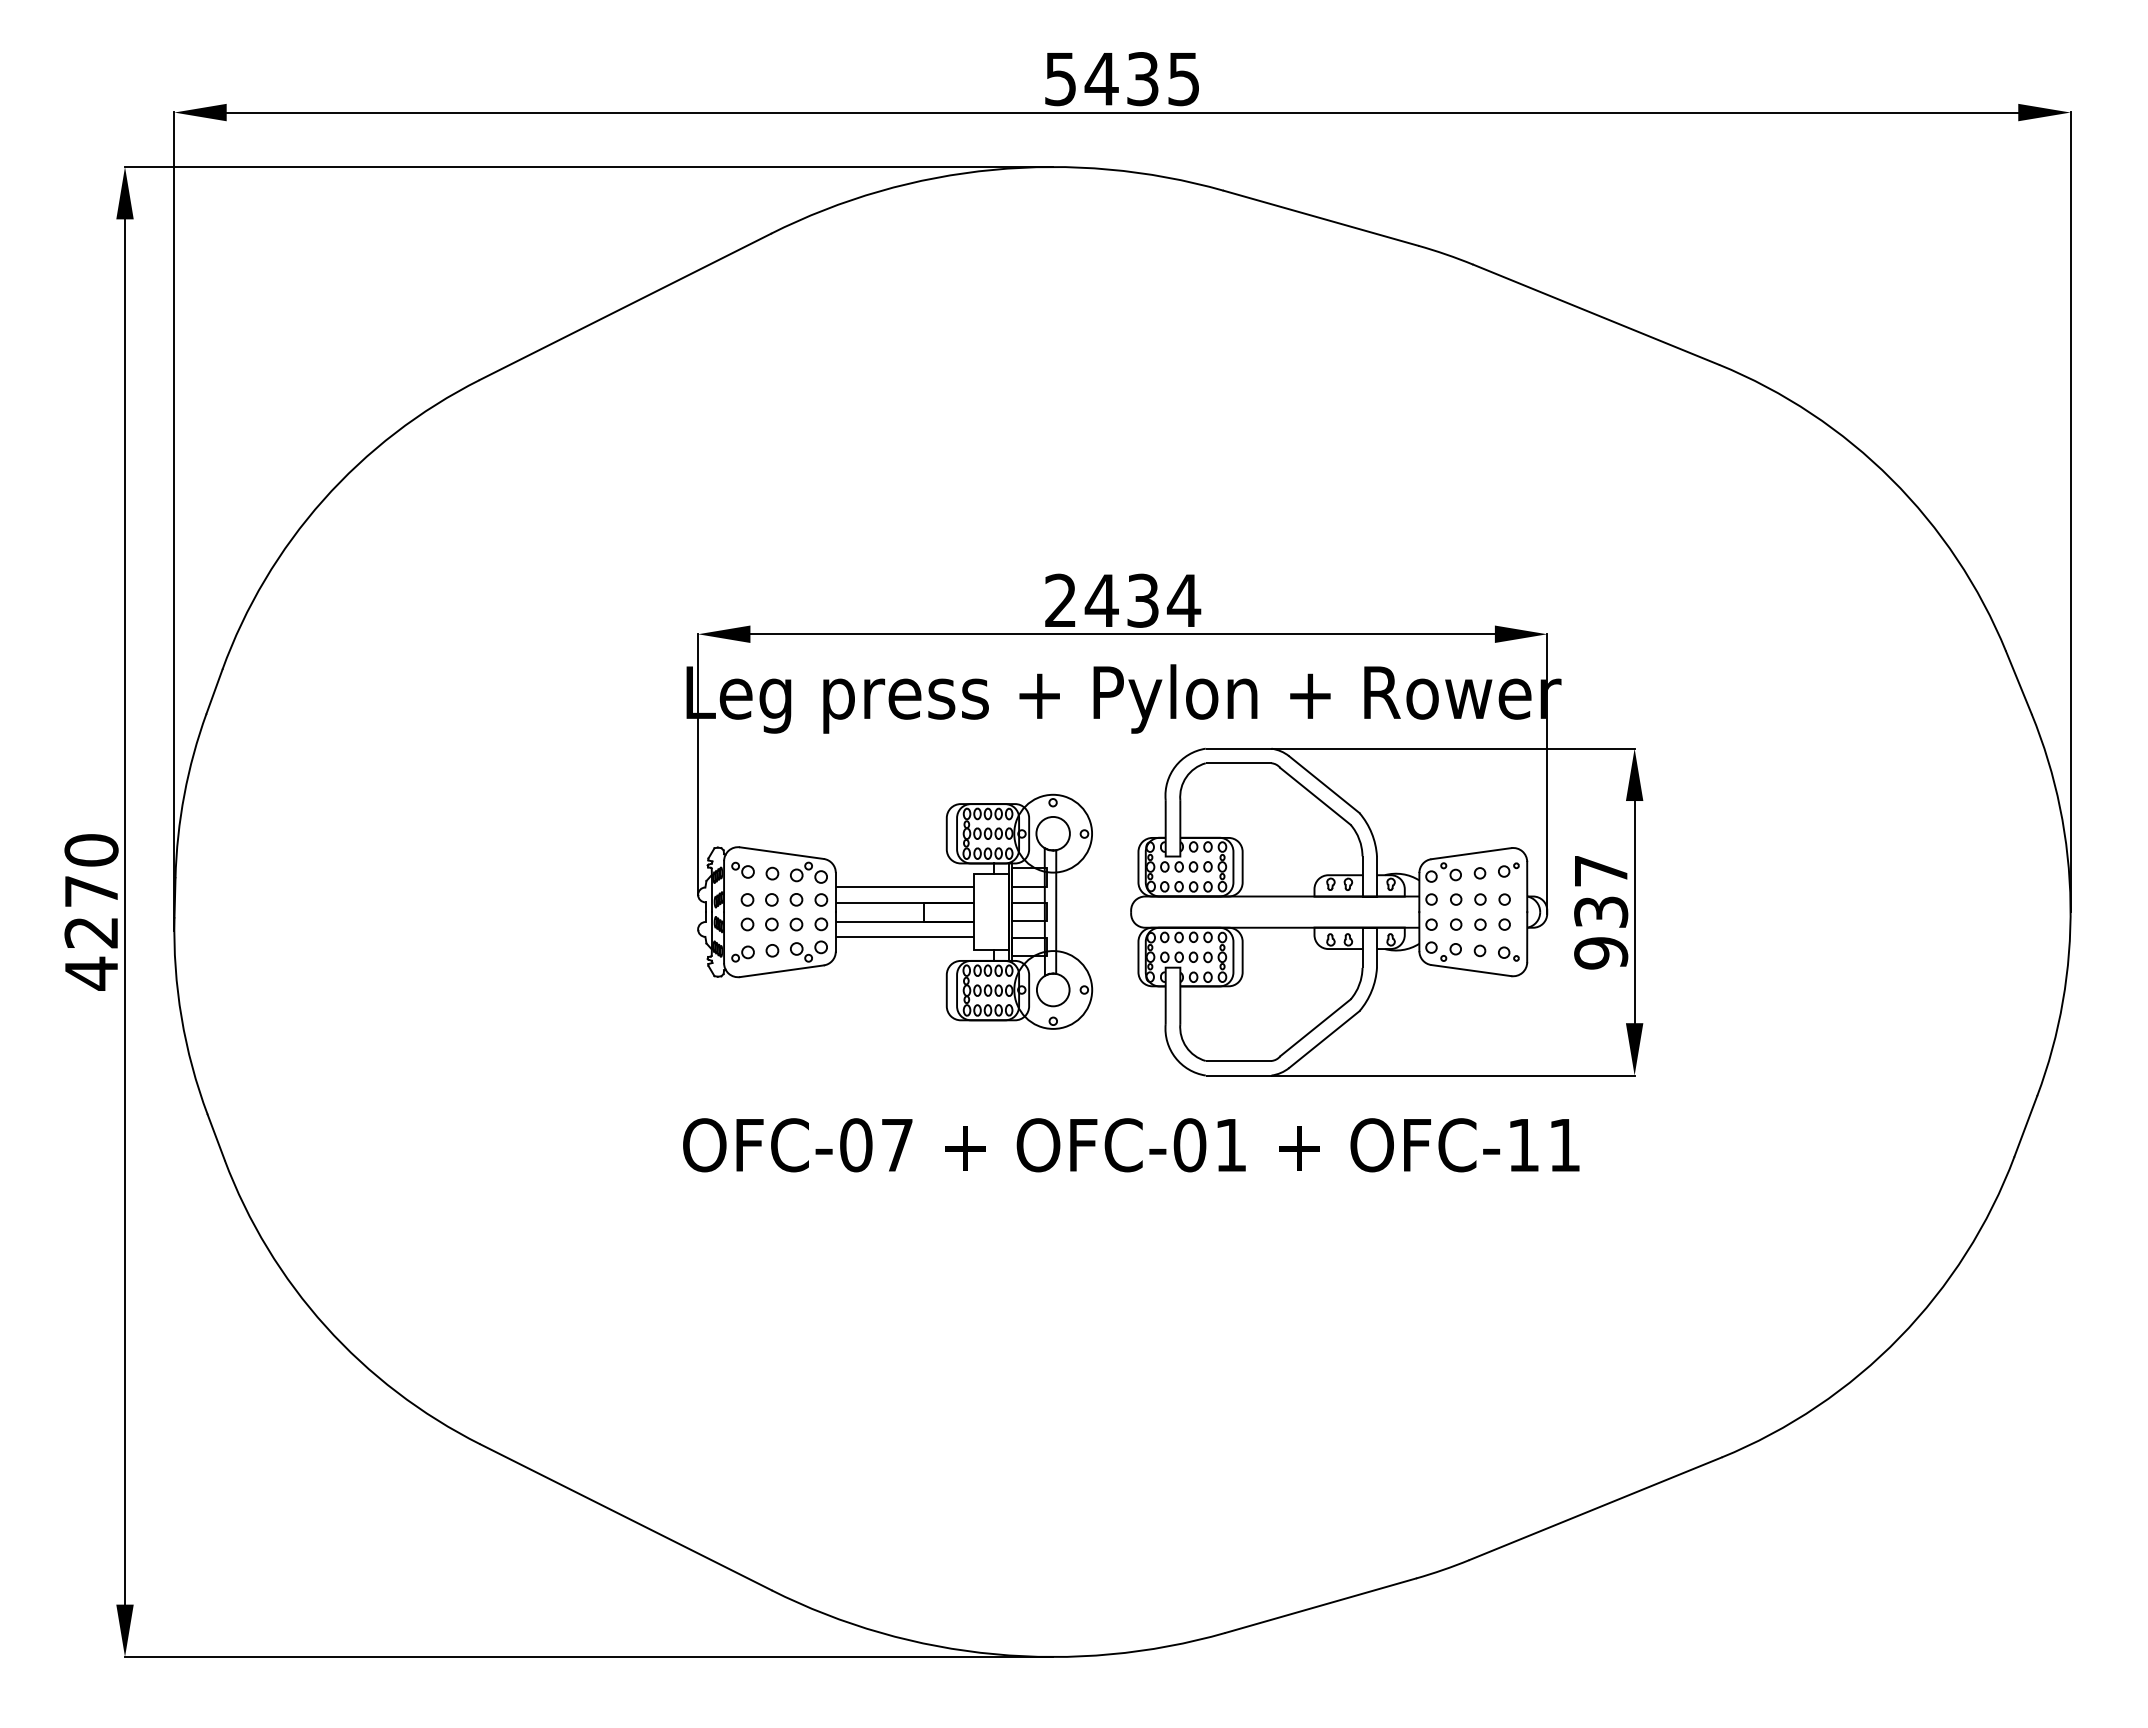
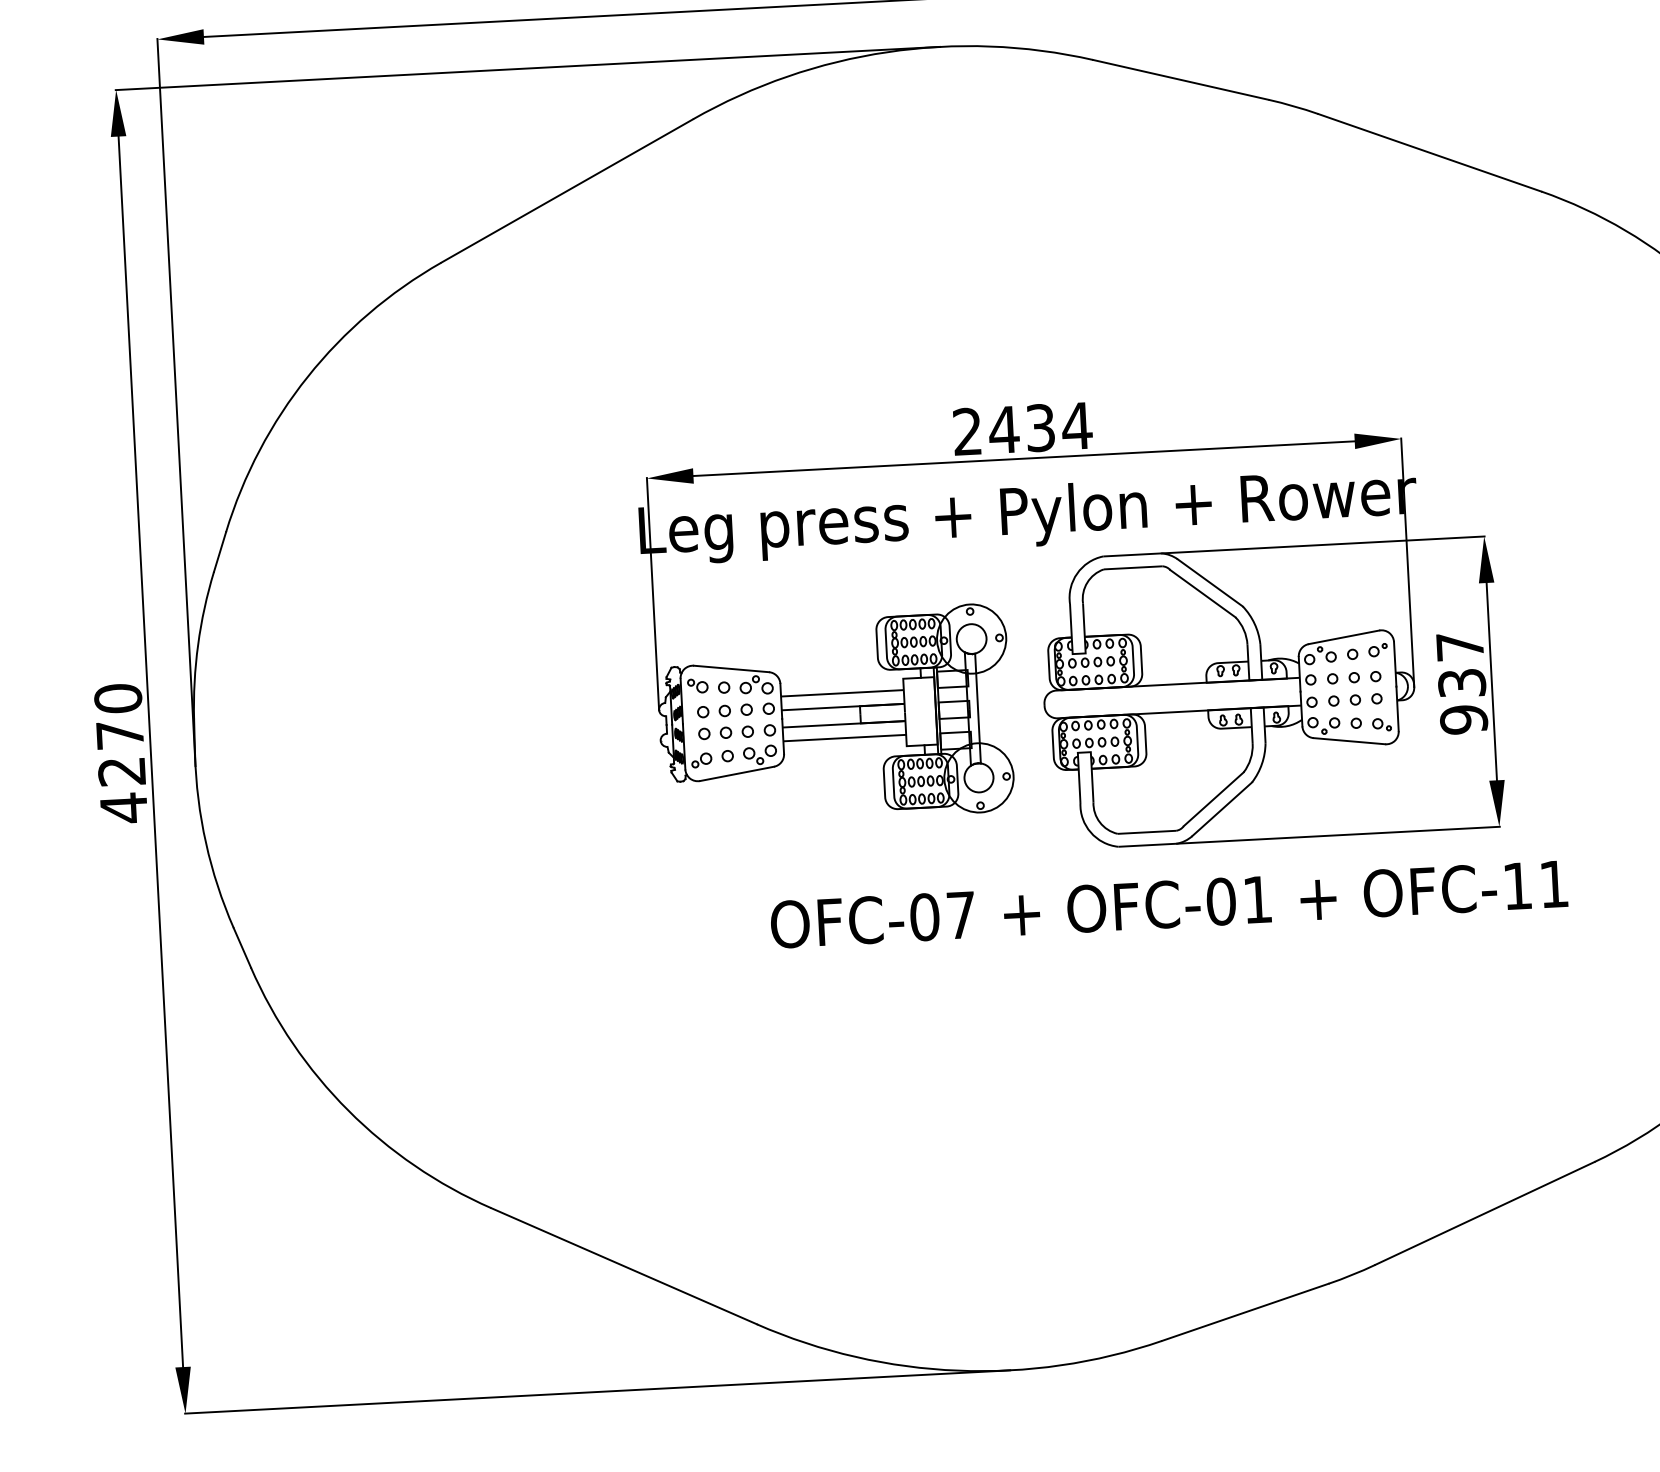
text: (1131, 1145) -> (1169, 904), moved

